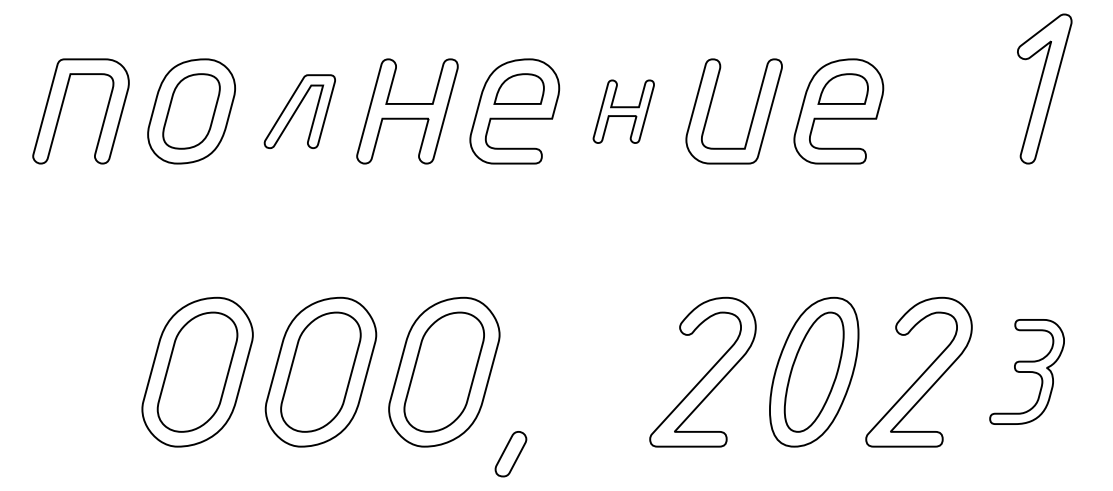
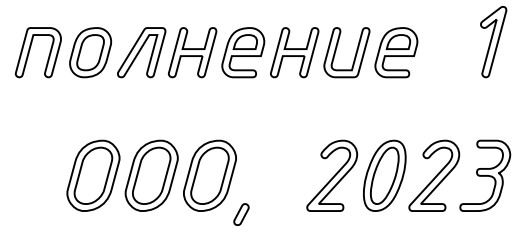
part: (299, 111) -> (141, 52), size x1.43
part: (623, 111) -> (294, 52), size x1.67
part: (1027, 371) -> (485, 175), size x1.43

